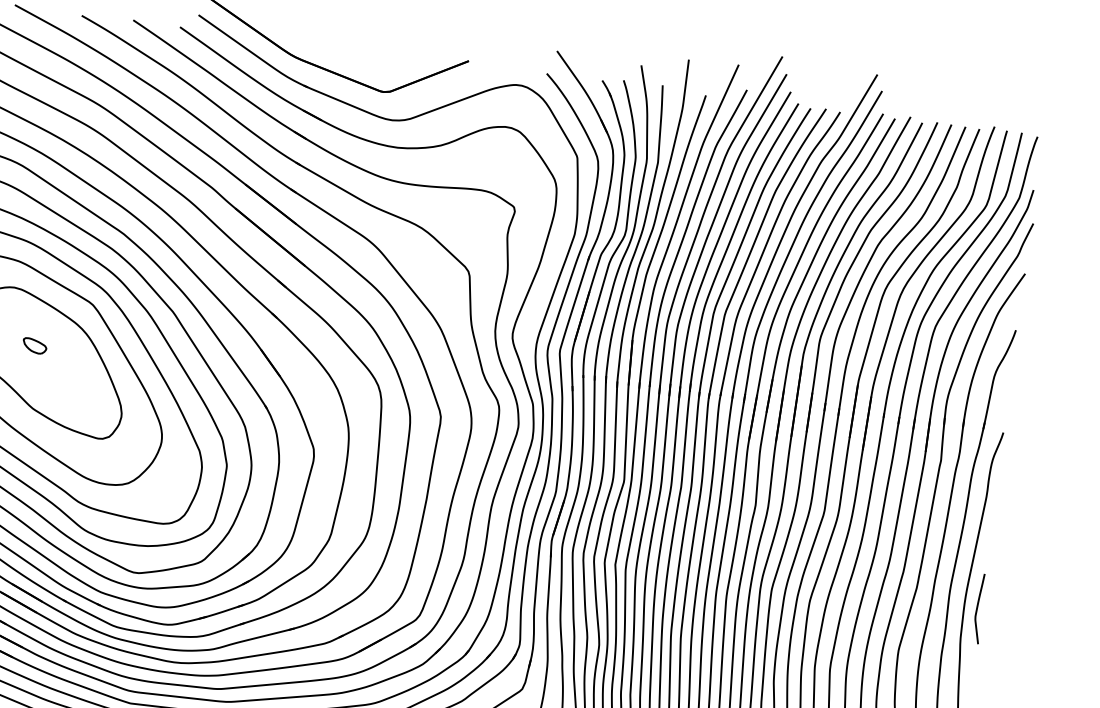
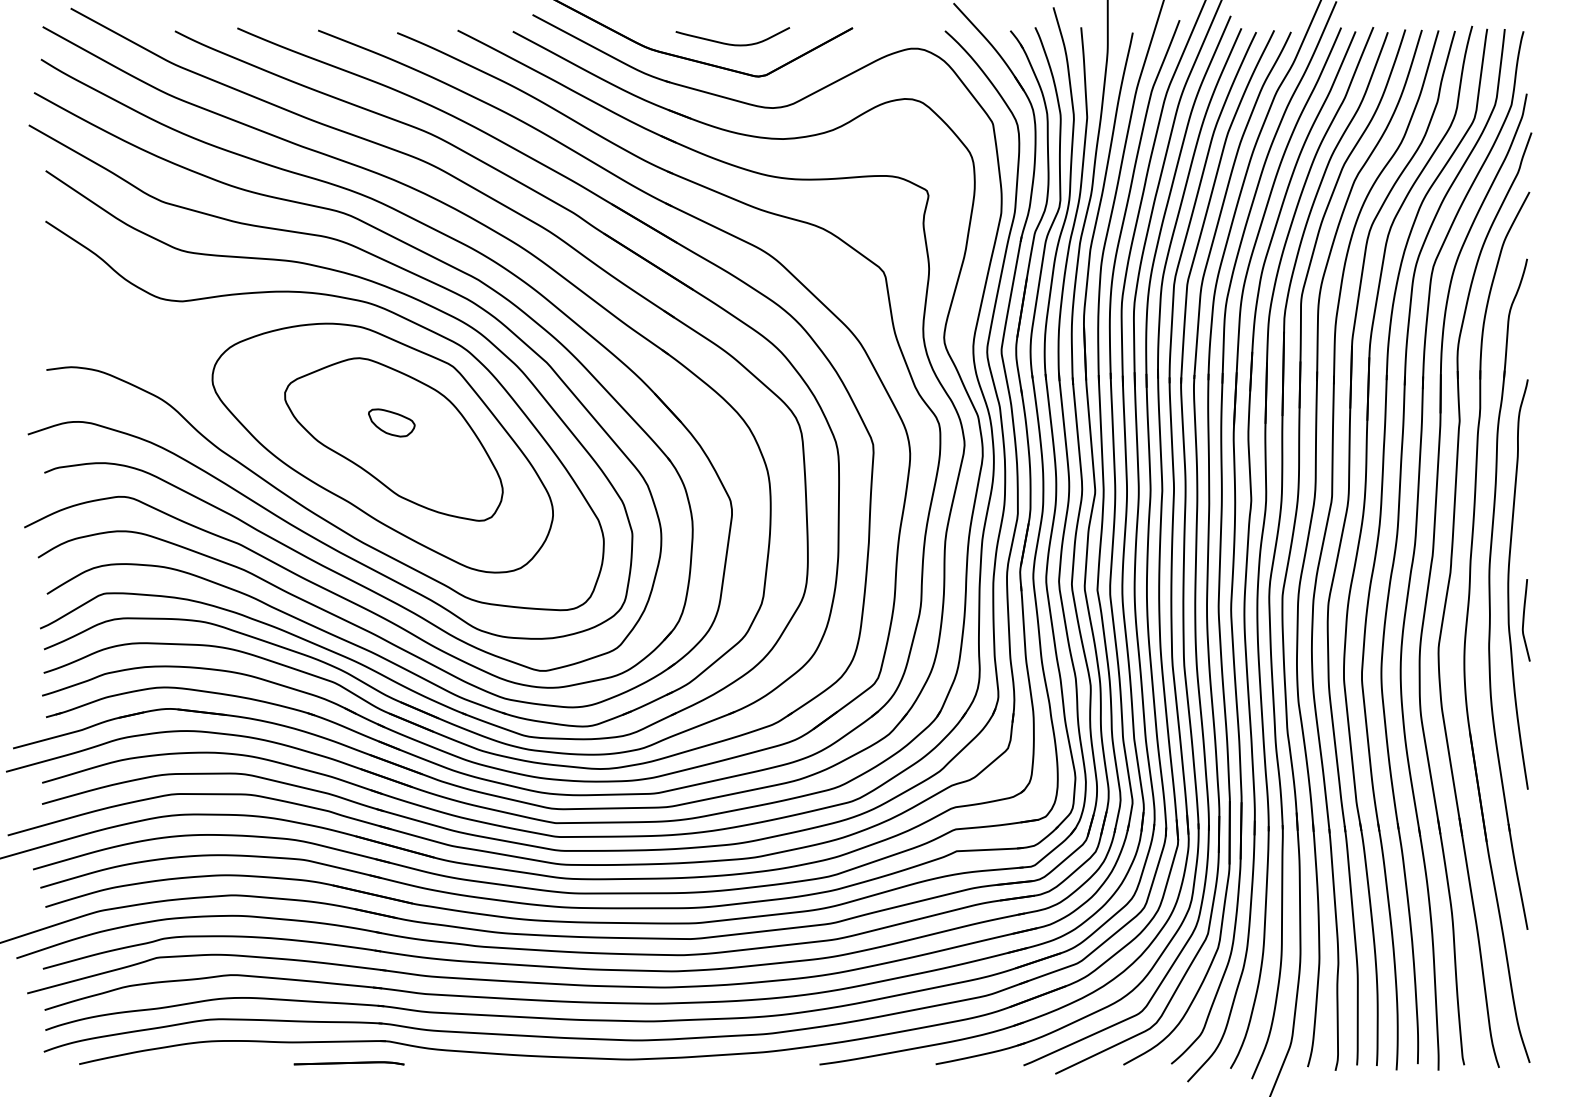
curve: (363, 60) -> (730, 43), added
part: (34, 345) -> (391, 422), size x1.67
curve: (977, 608) -> (1524, 620), moved

